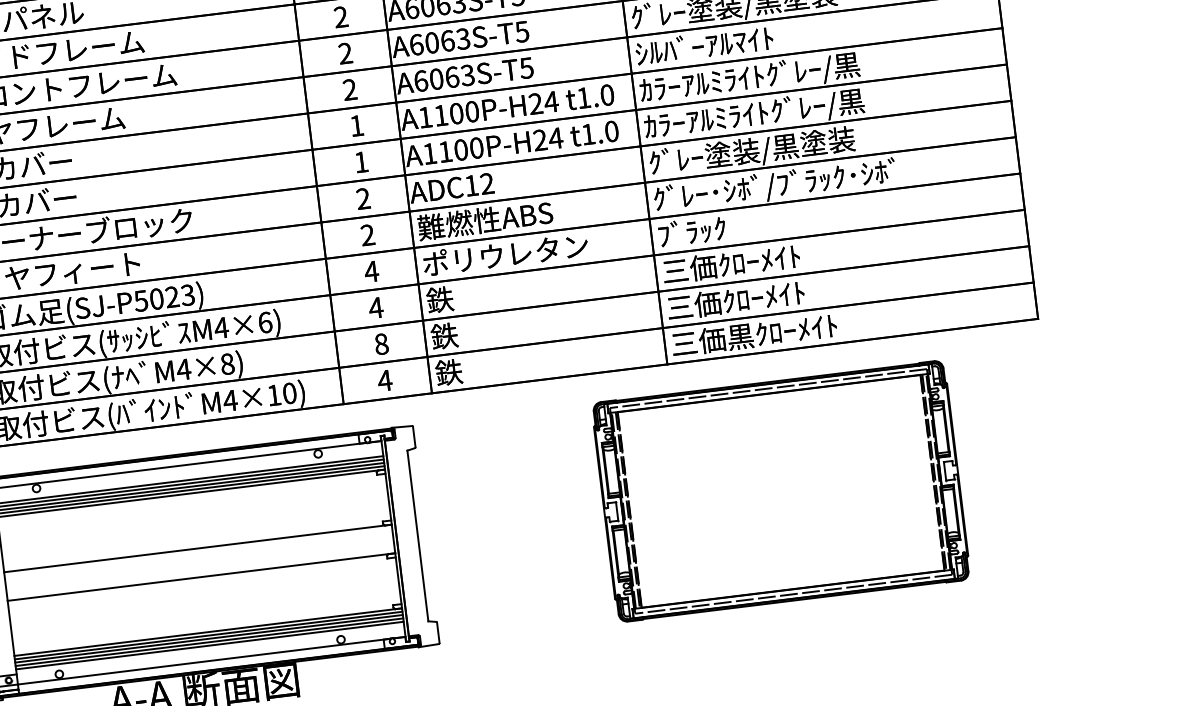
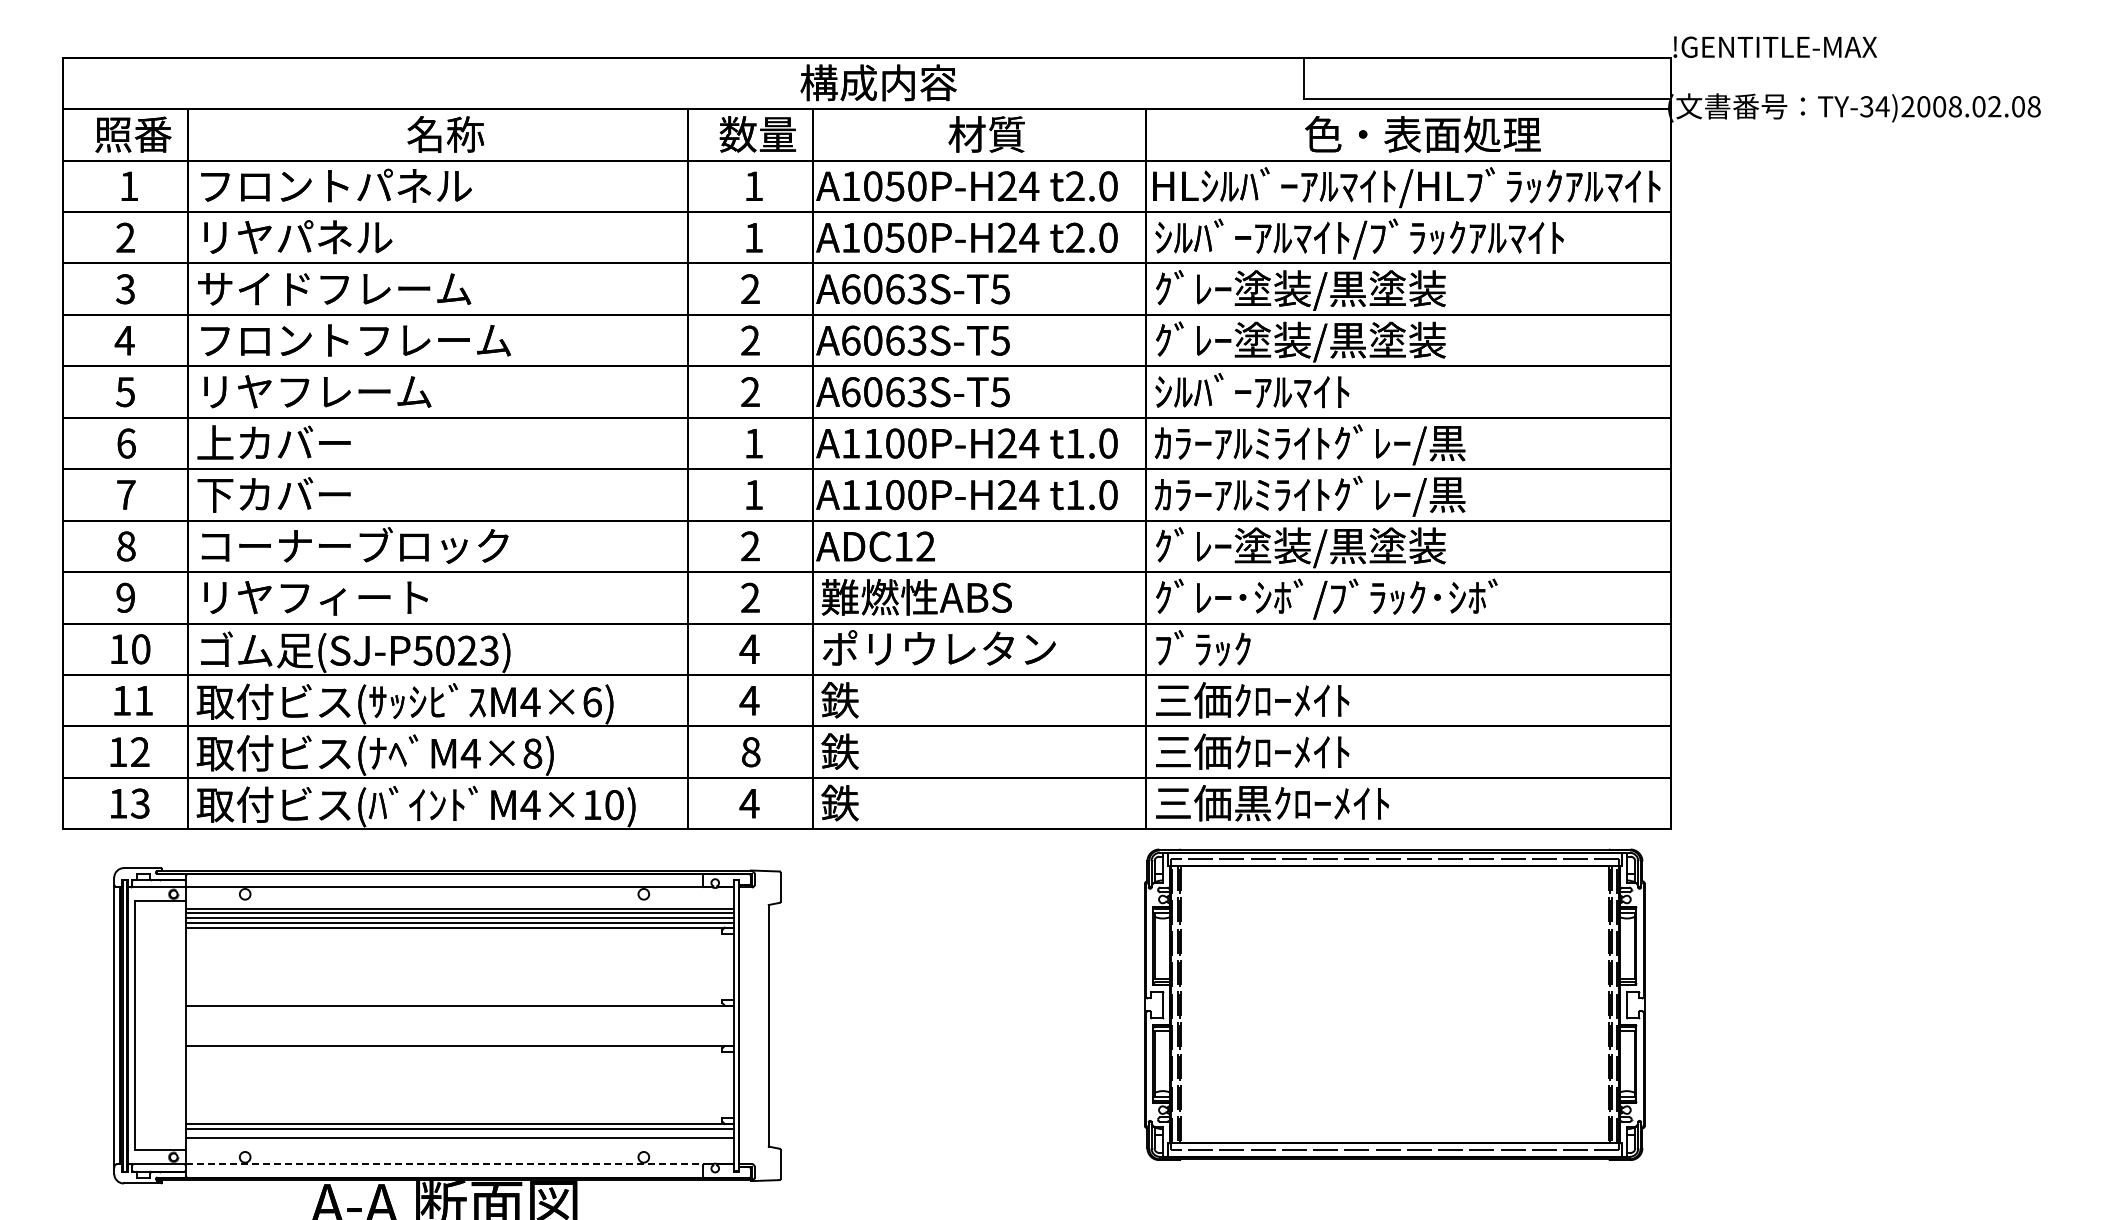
part: (780, 491) -> (1394, 1004), moved
line: (208, 638) -> (459, 1133), removed
line: (209, 645) -> (459, 1143), removed
line: (204, 661) -> (449, 1164), solid -> dashed

